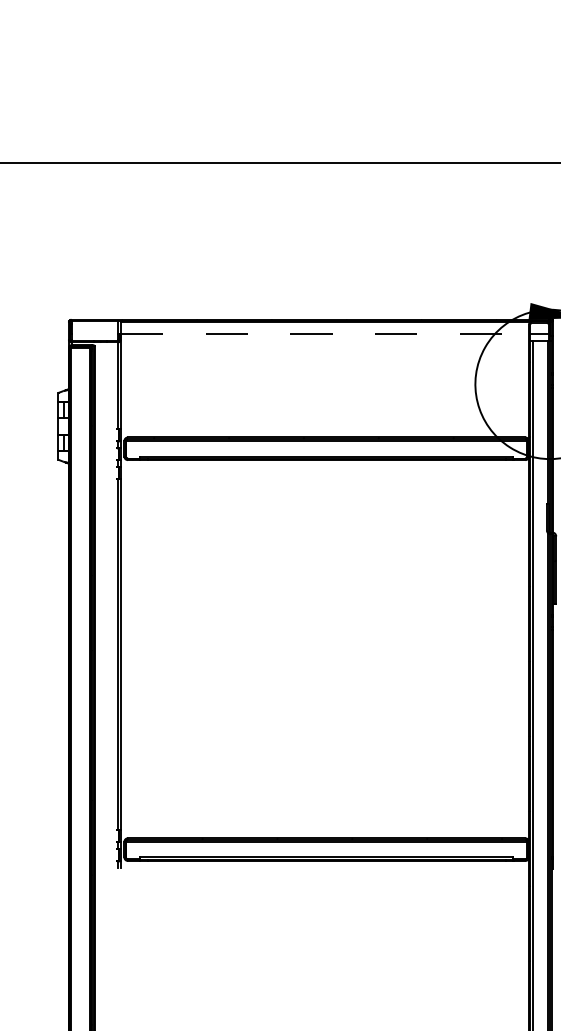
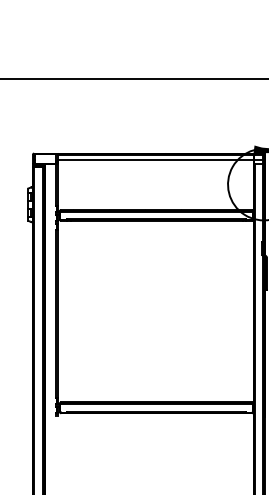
line: (324, 334) -> (155, 160), dashed -> solid

